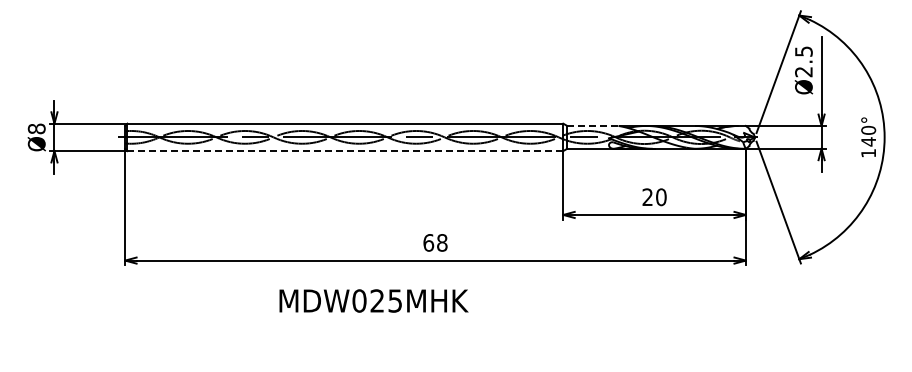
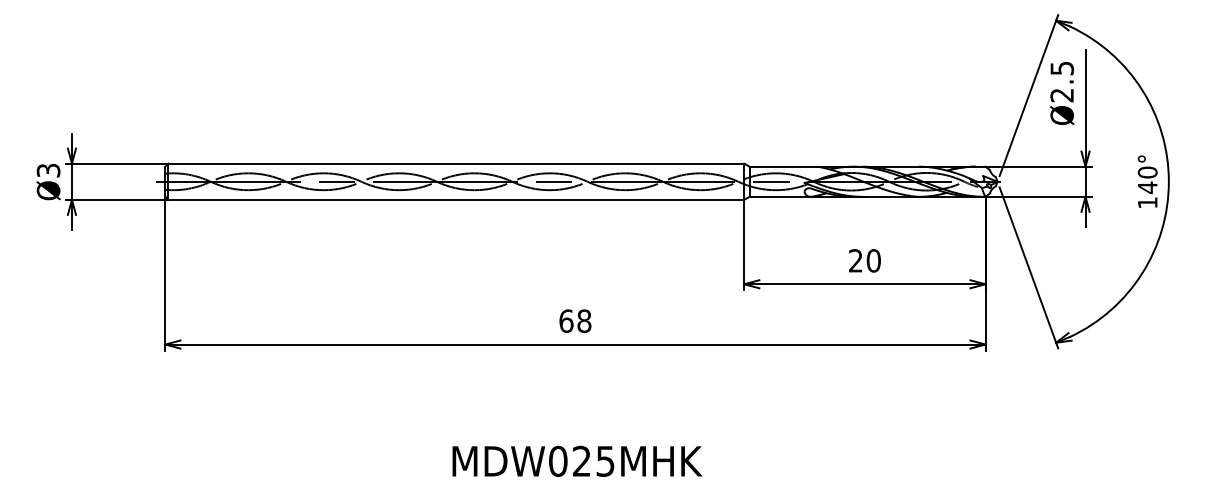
line: (592, 125) -> (782, 166), dashed -> solid
text: (36, 128) -> (48, 170), Ø8 -> Ø3
line: (345, 151) -> (456, 200), dashed -> solid
text: (373, 300) -> (576, 460), moved

